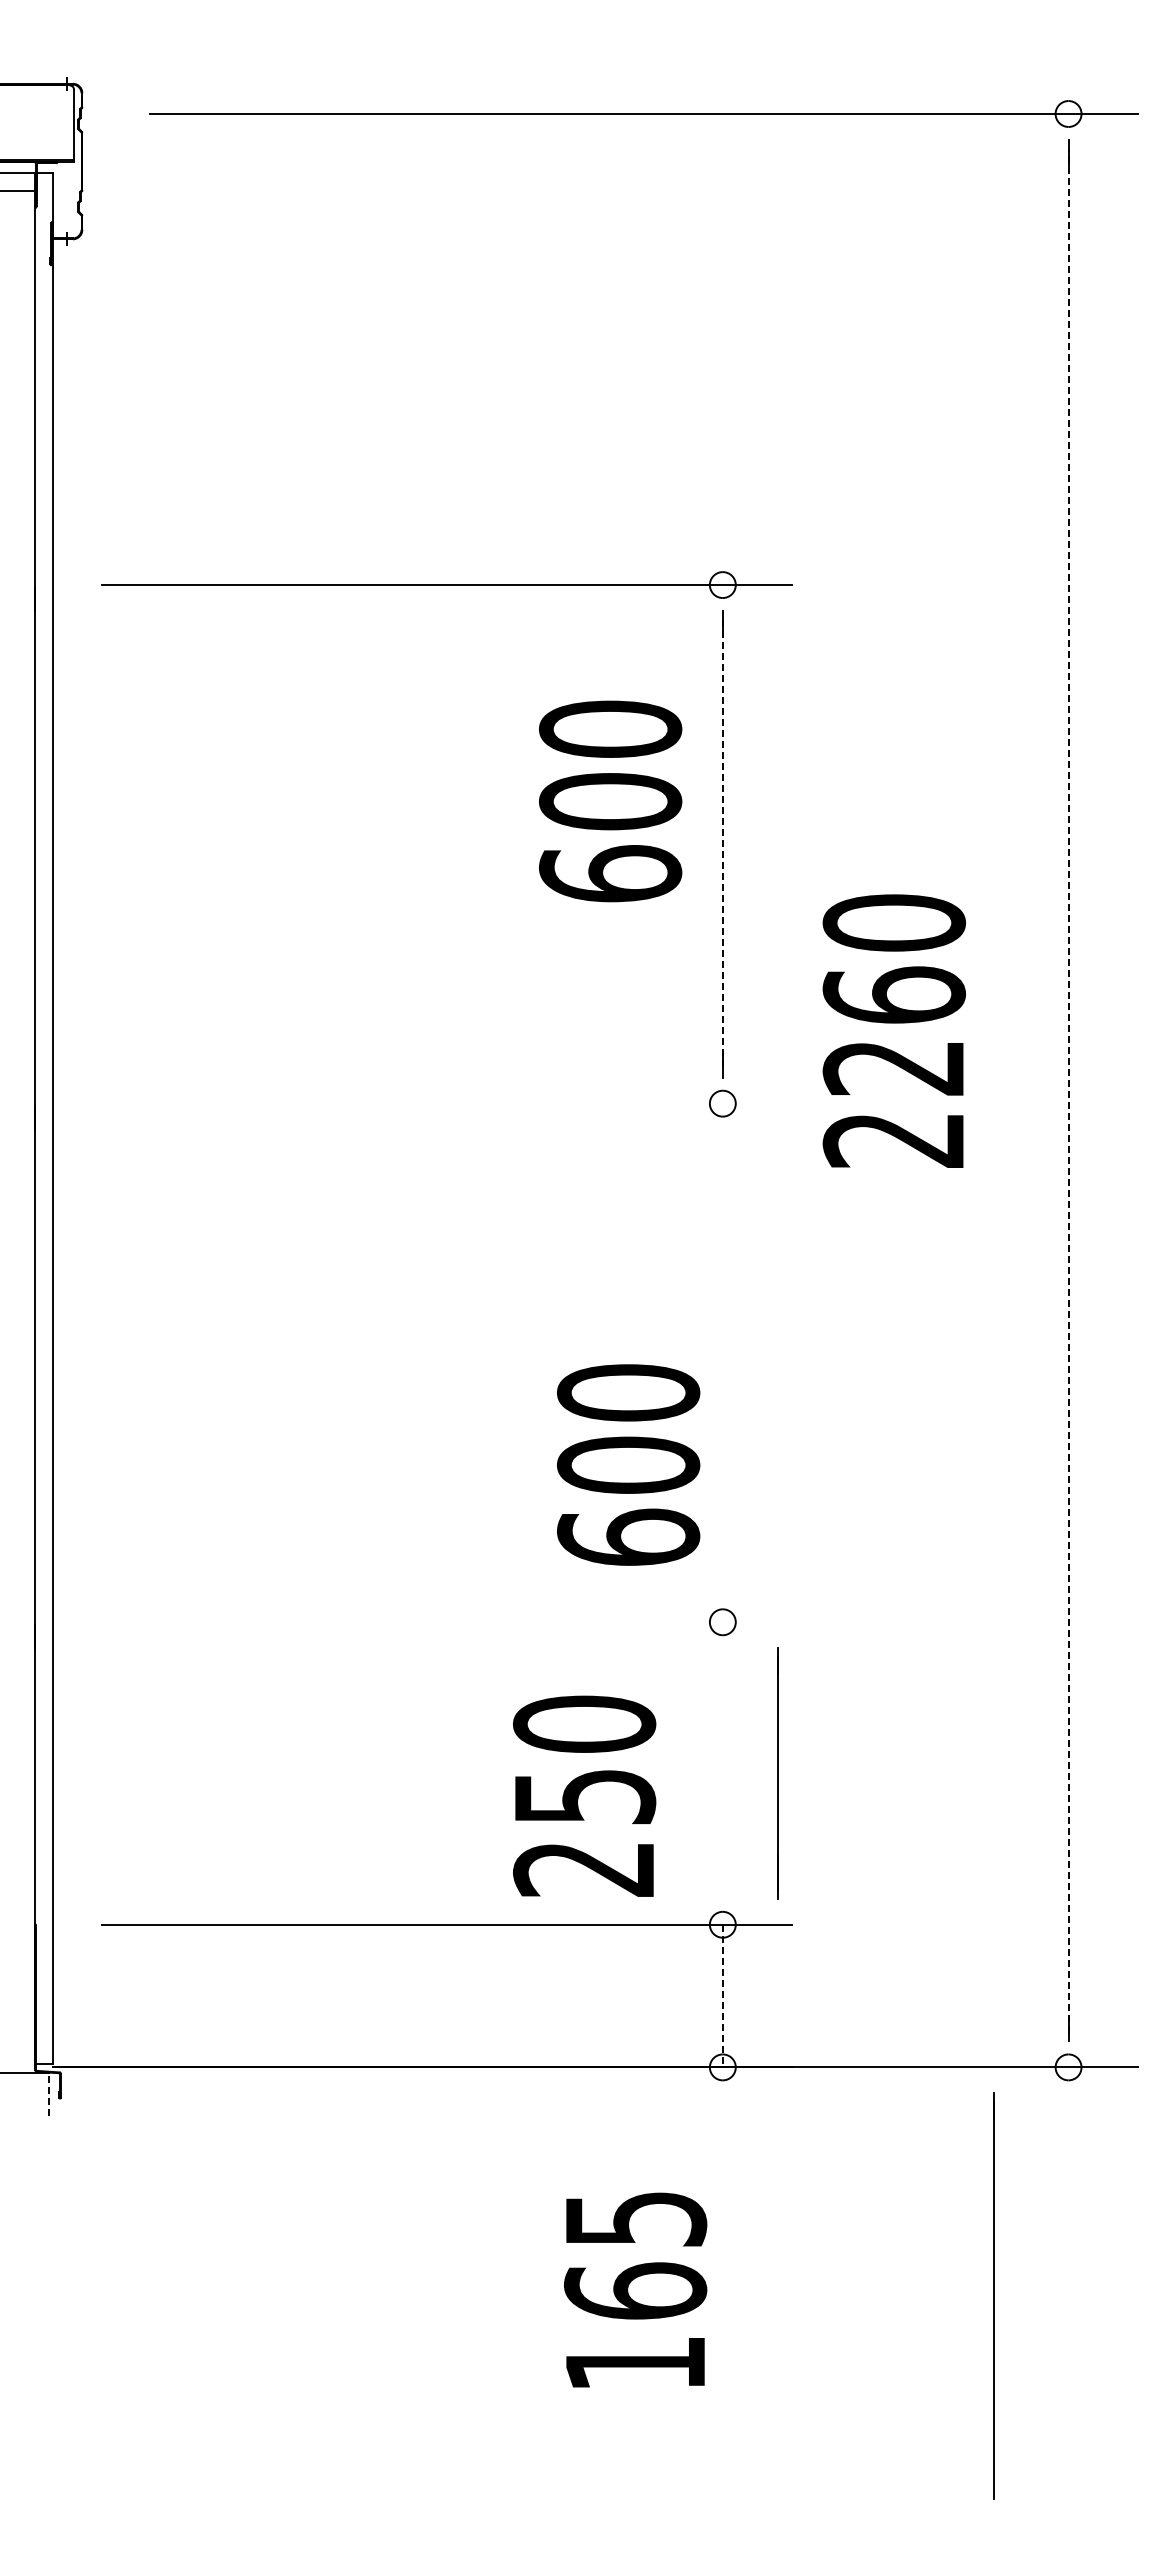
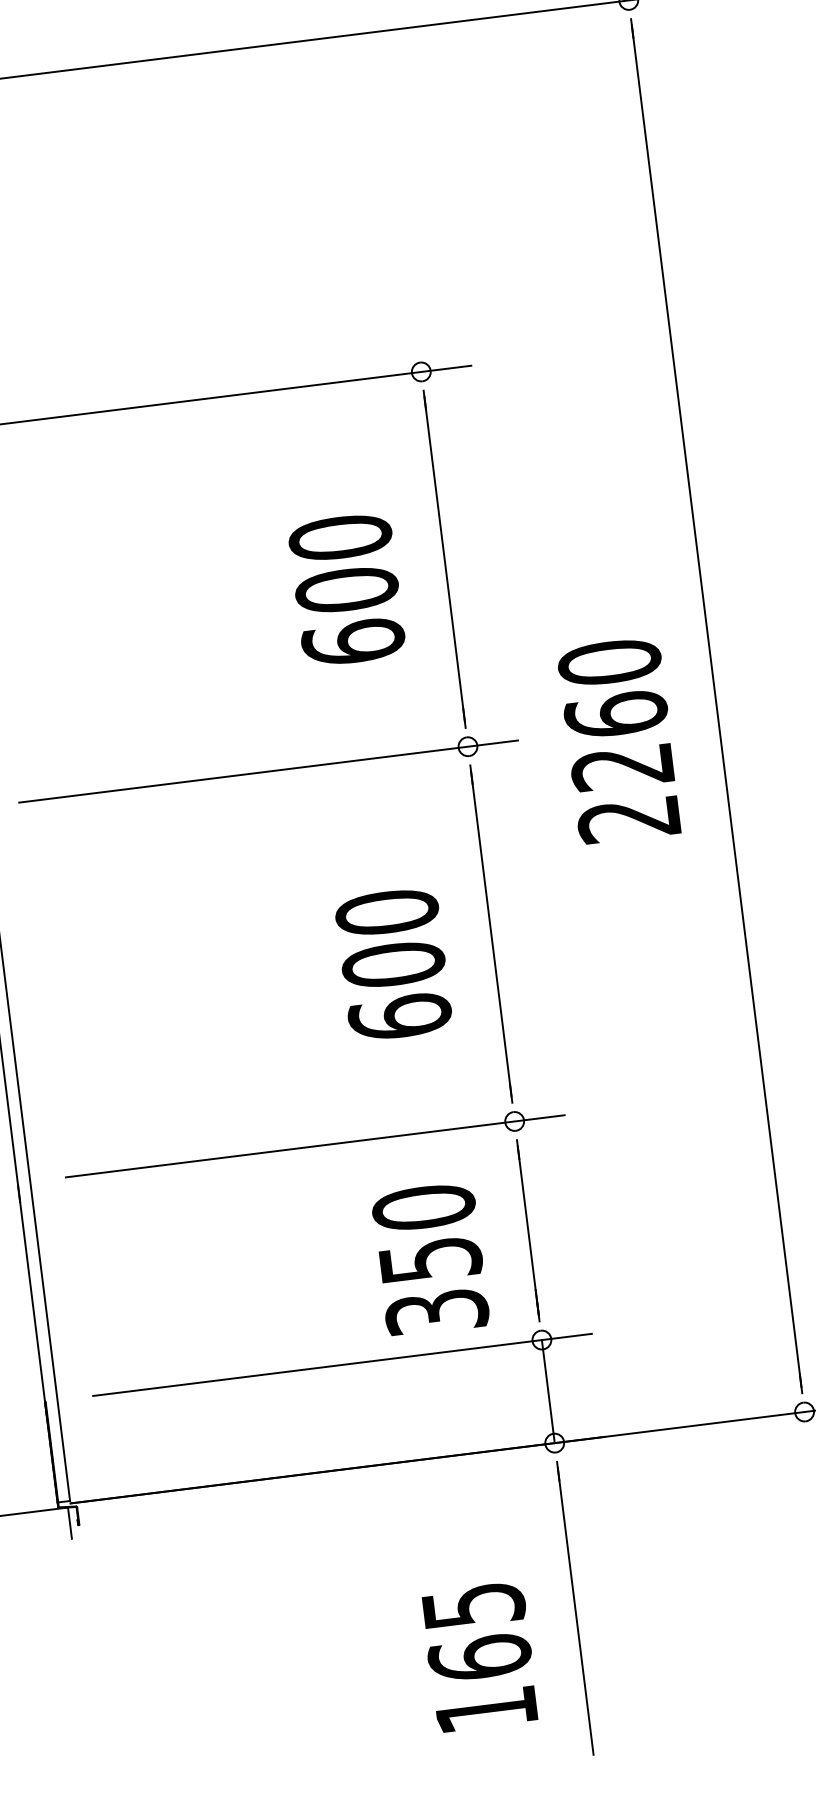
text: (610, 801) -> (346, 589), moved
line: (722, 844) -> (444, 559), dashed -> solid
text: (893, 1030) -> (618, 740), moved
line: (1068, 1090) -> (716, 706), dashed -> solid
line: (446, 1103) -> (268, 771), added
line: (722, 1362) -> (491, 933), added
text: (628, 1464) -> (393, 964), moved
line: (446, 1622) -> (315, 1146), added
line: (777, 1773) -> (528, 1230), moved
text: (584, 1869) -> (436, 1312), 250 -> 350
line: (722, 1996) -> (548, 1391), dashed -> solid
line: (48, 2094) -> (69, 1523), dashed -> solid
text: (635, 2289) -> (479, 1656), moved
line: (993, 2295) -> (575, 1607), moved

